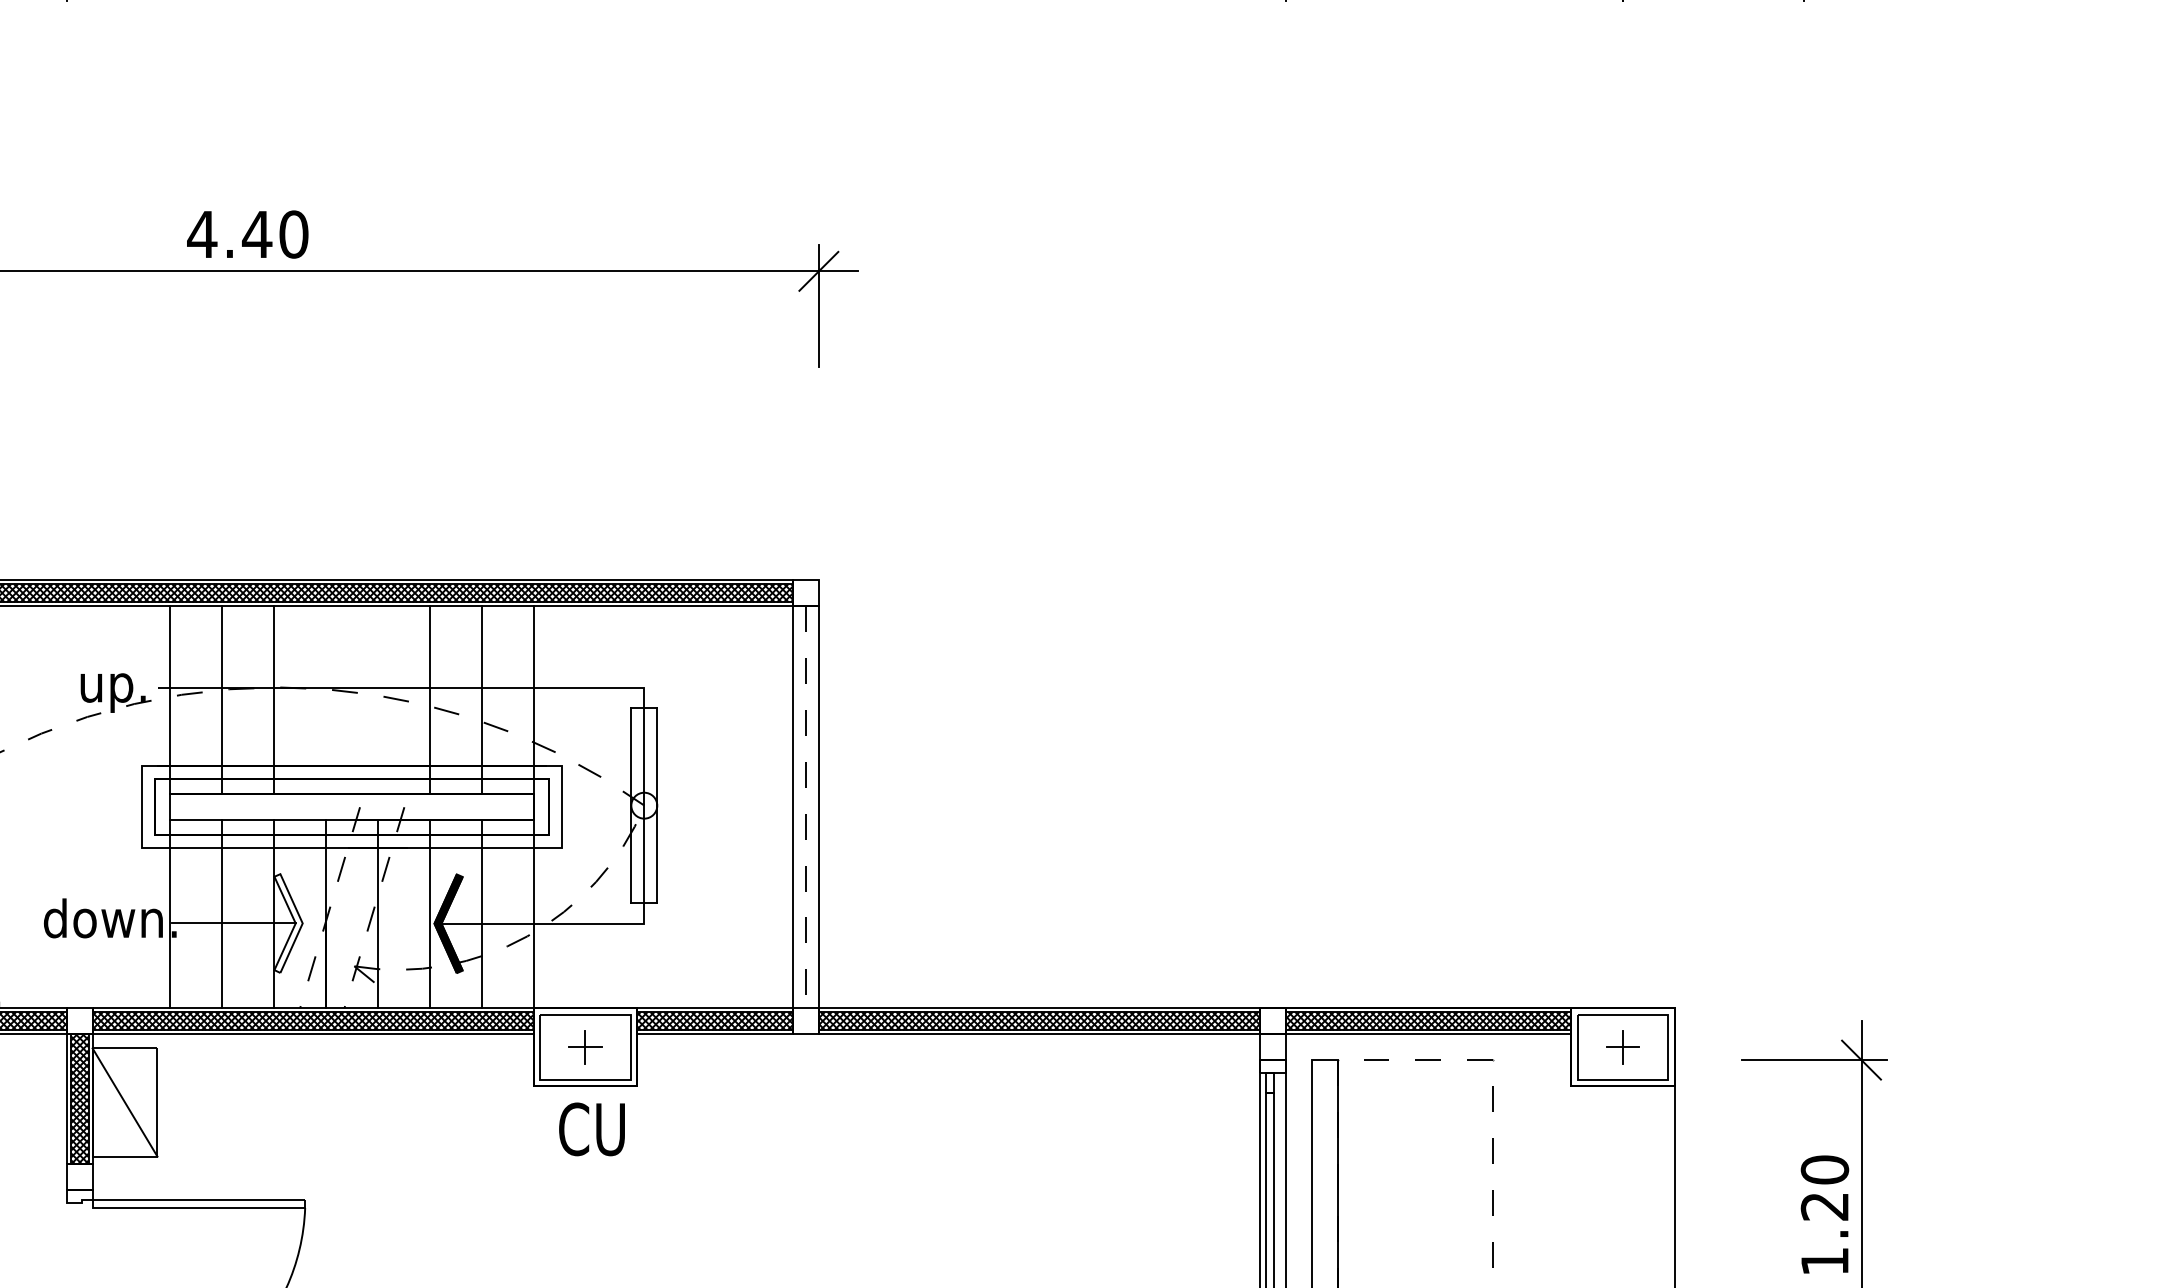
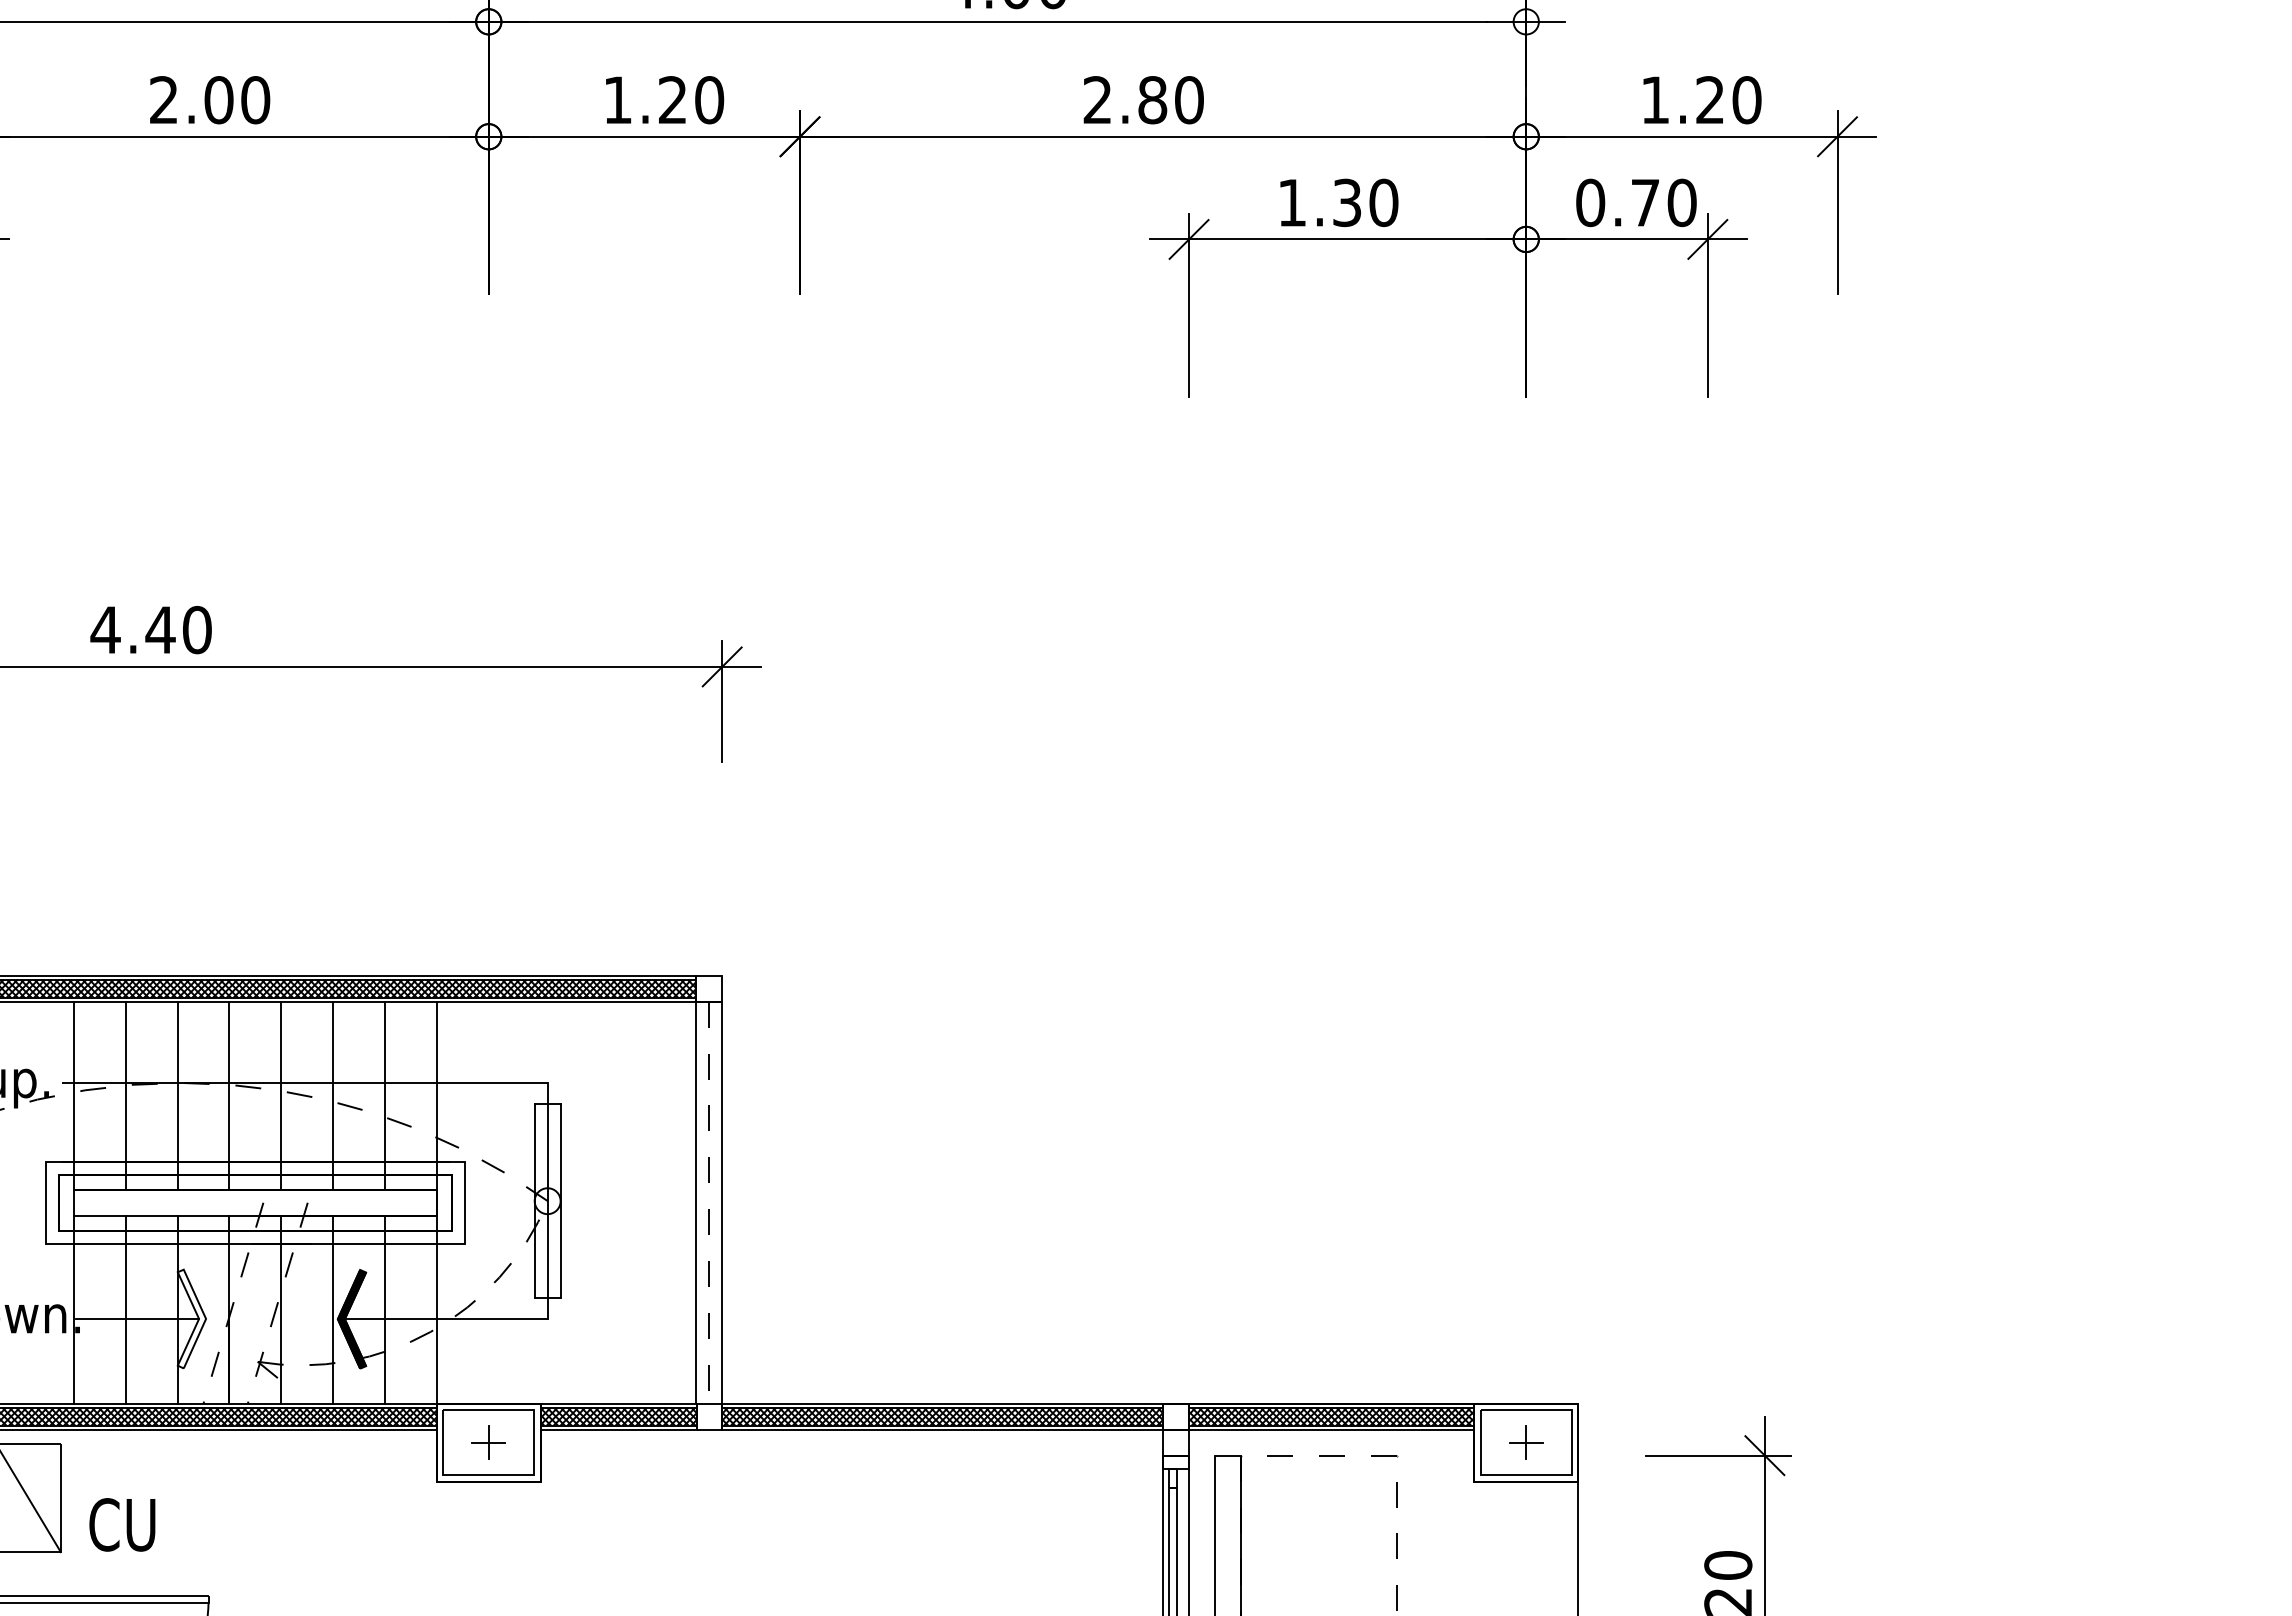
line: (326, 699) -> (229, 1095), added
line: (378, 699) -> (281, 1095), added
text: (592, 1128) -> (122, 1524), moved

